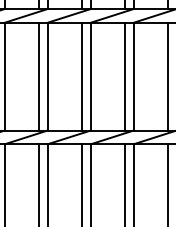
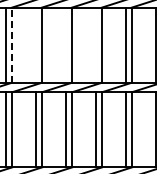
line: (39, 75) -> (36, 44), removed
line: (82, 75) -> (66, 44), removed
line: (125, 75) -> (96, 44), removed
line: (5, 77) -> (12, 45), solid -> dashed

